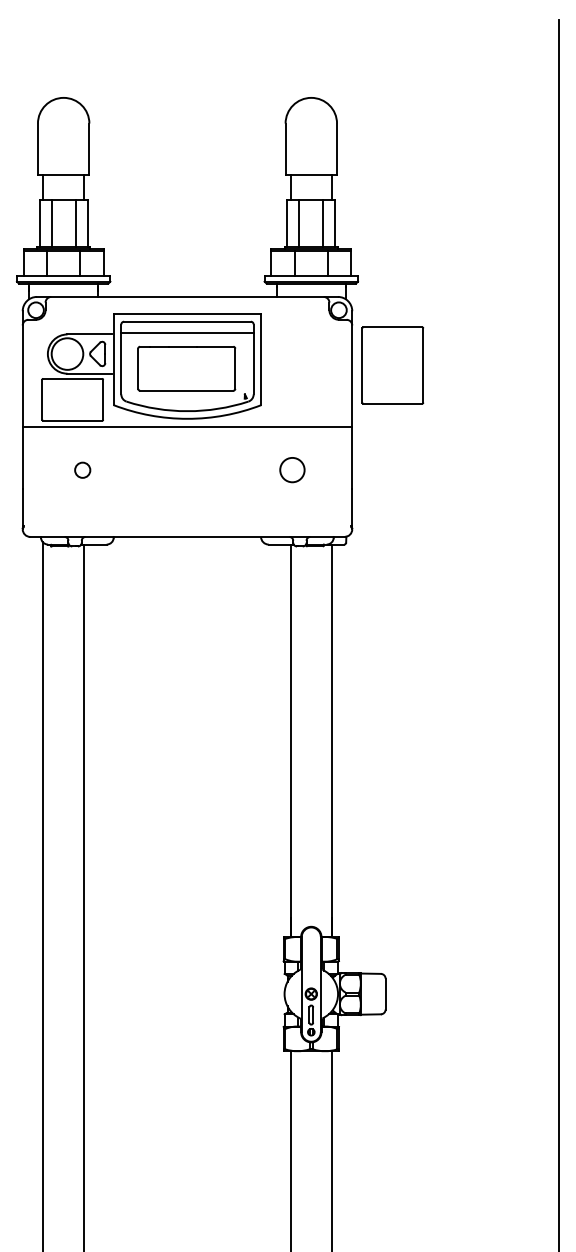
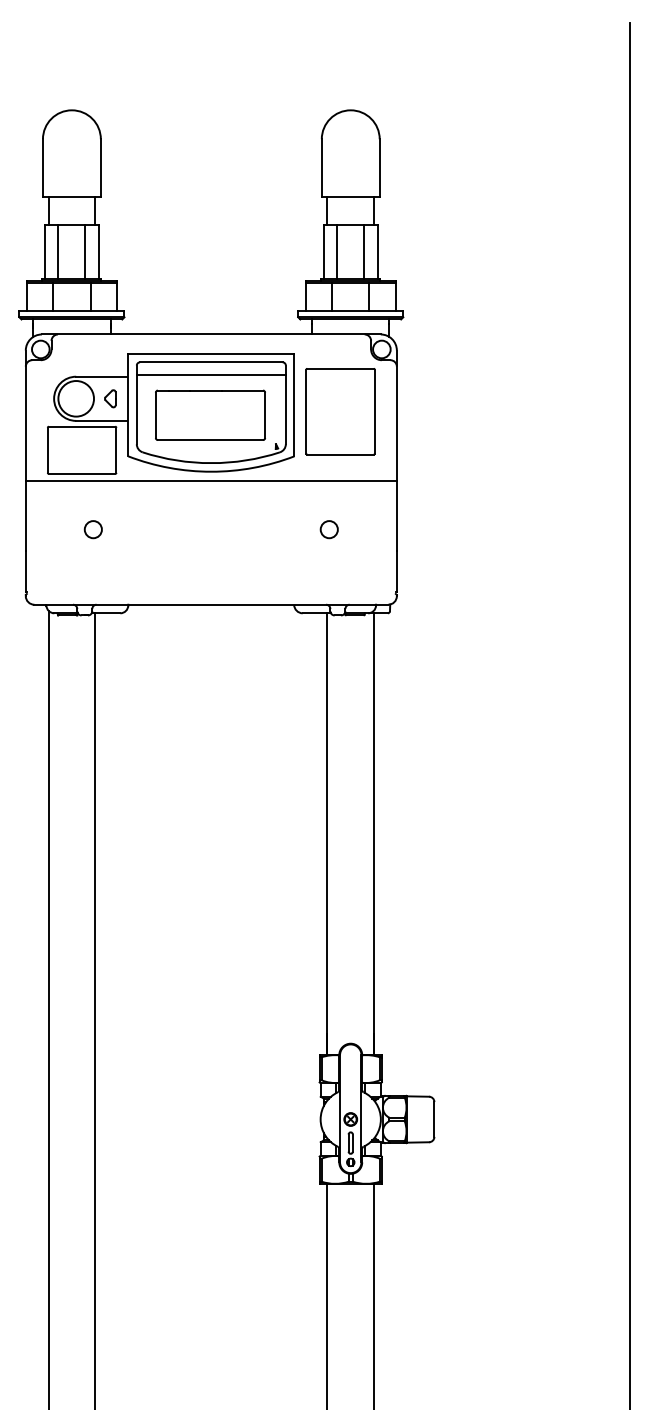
part: (97, 353) -> (110, 398), size x0.62
part: (392, 365) -> (340, 411), moved
circle: (291, 470) -> (328, 529), size x0.62

